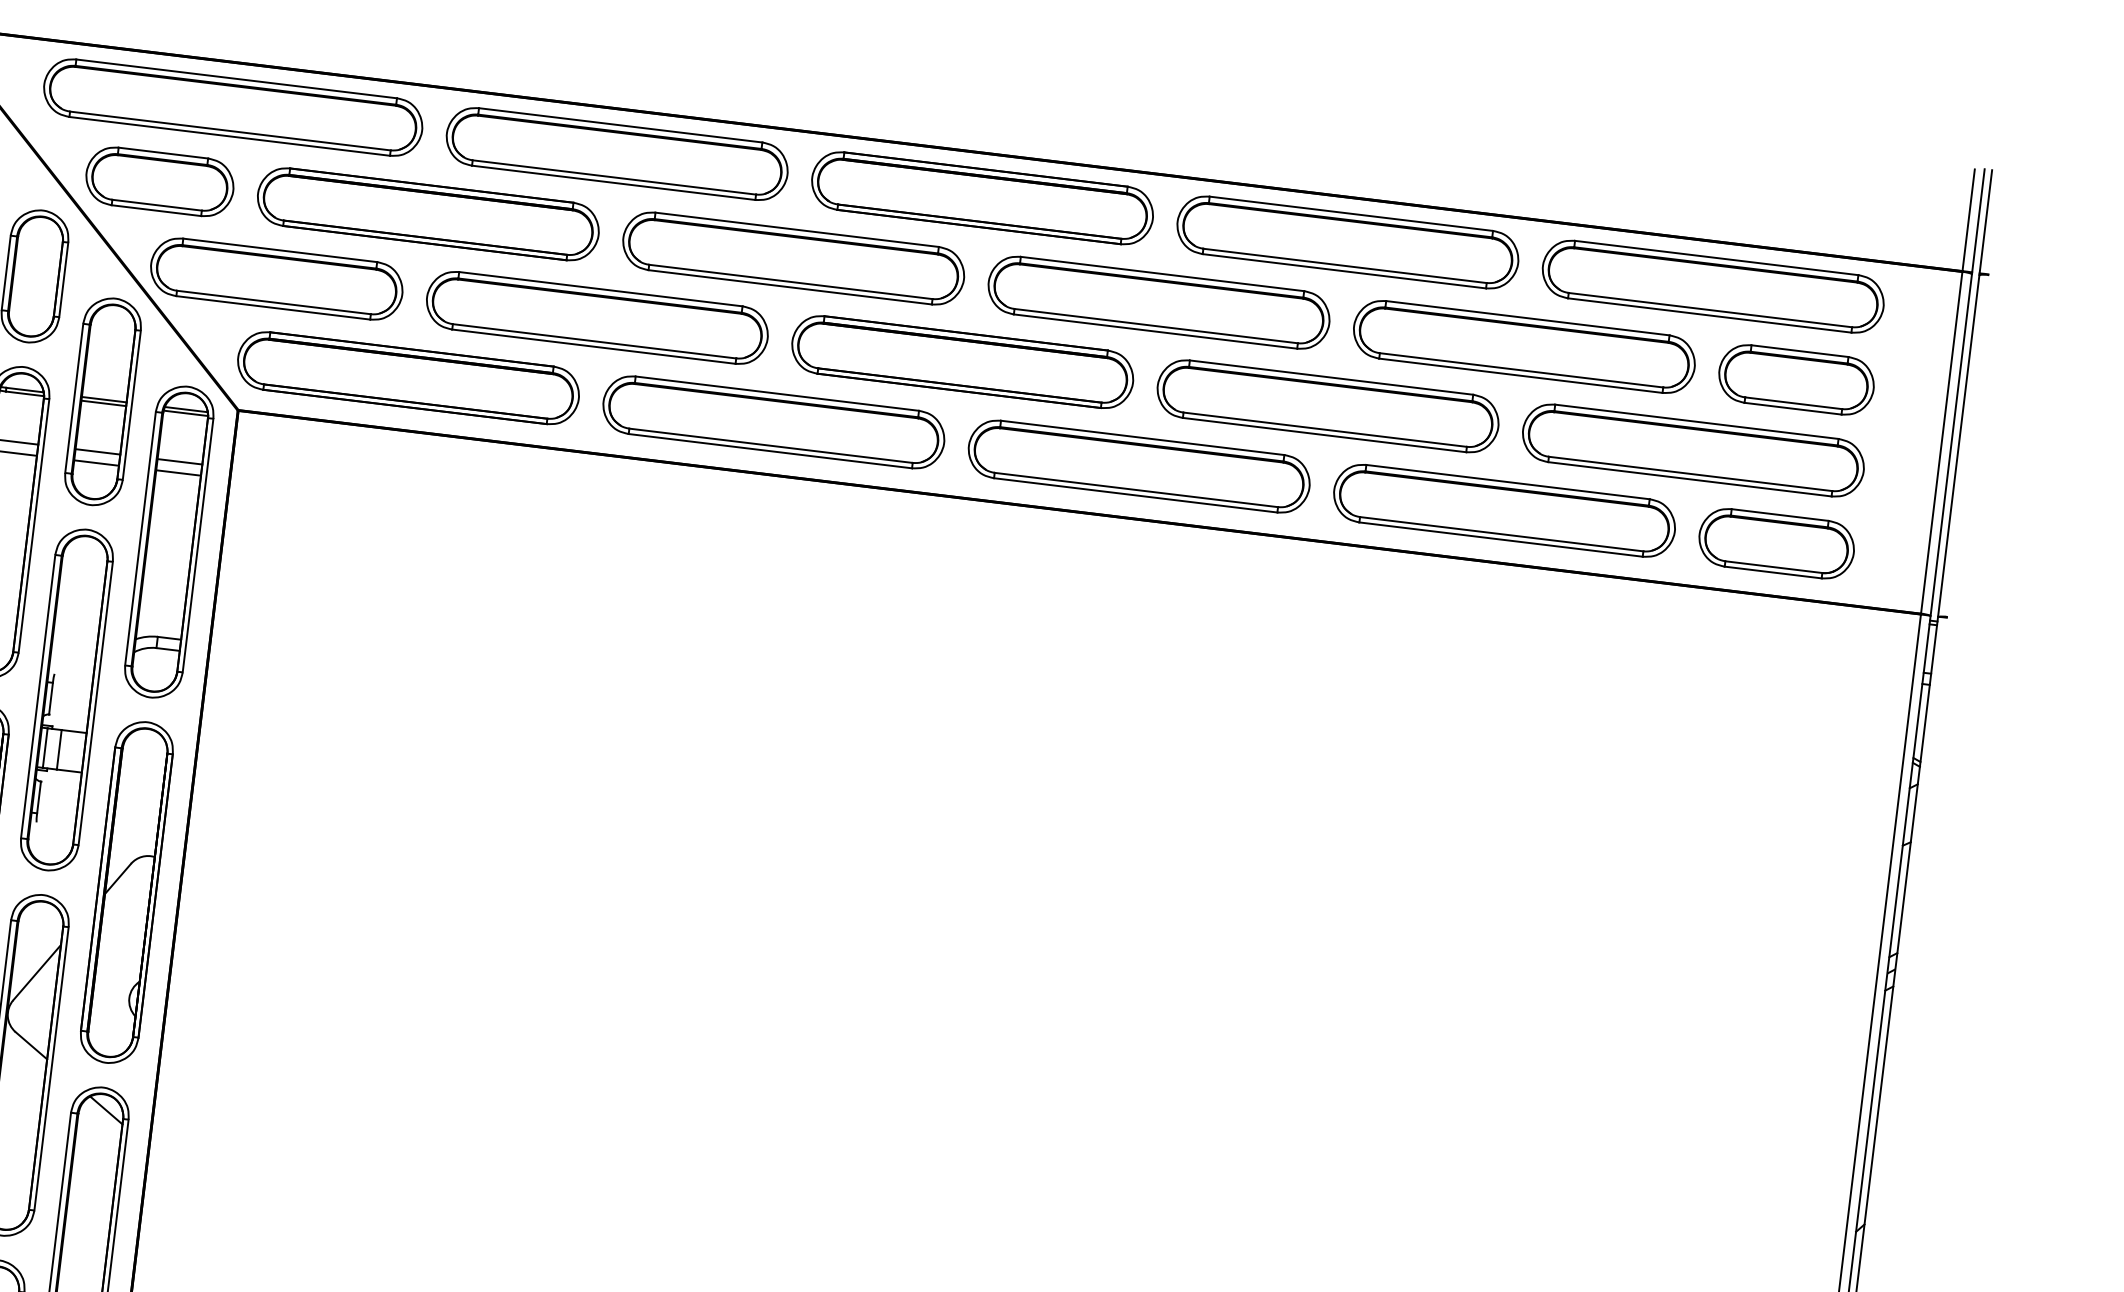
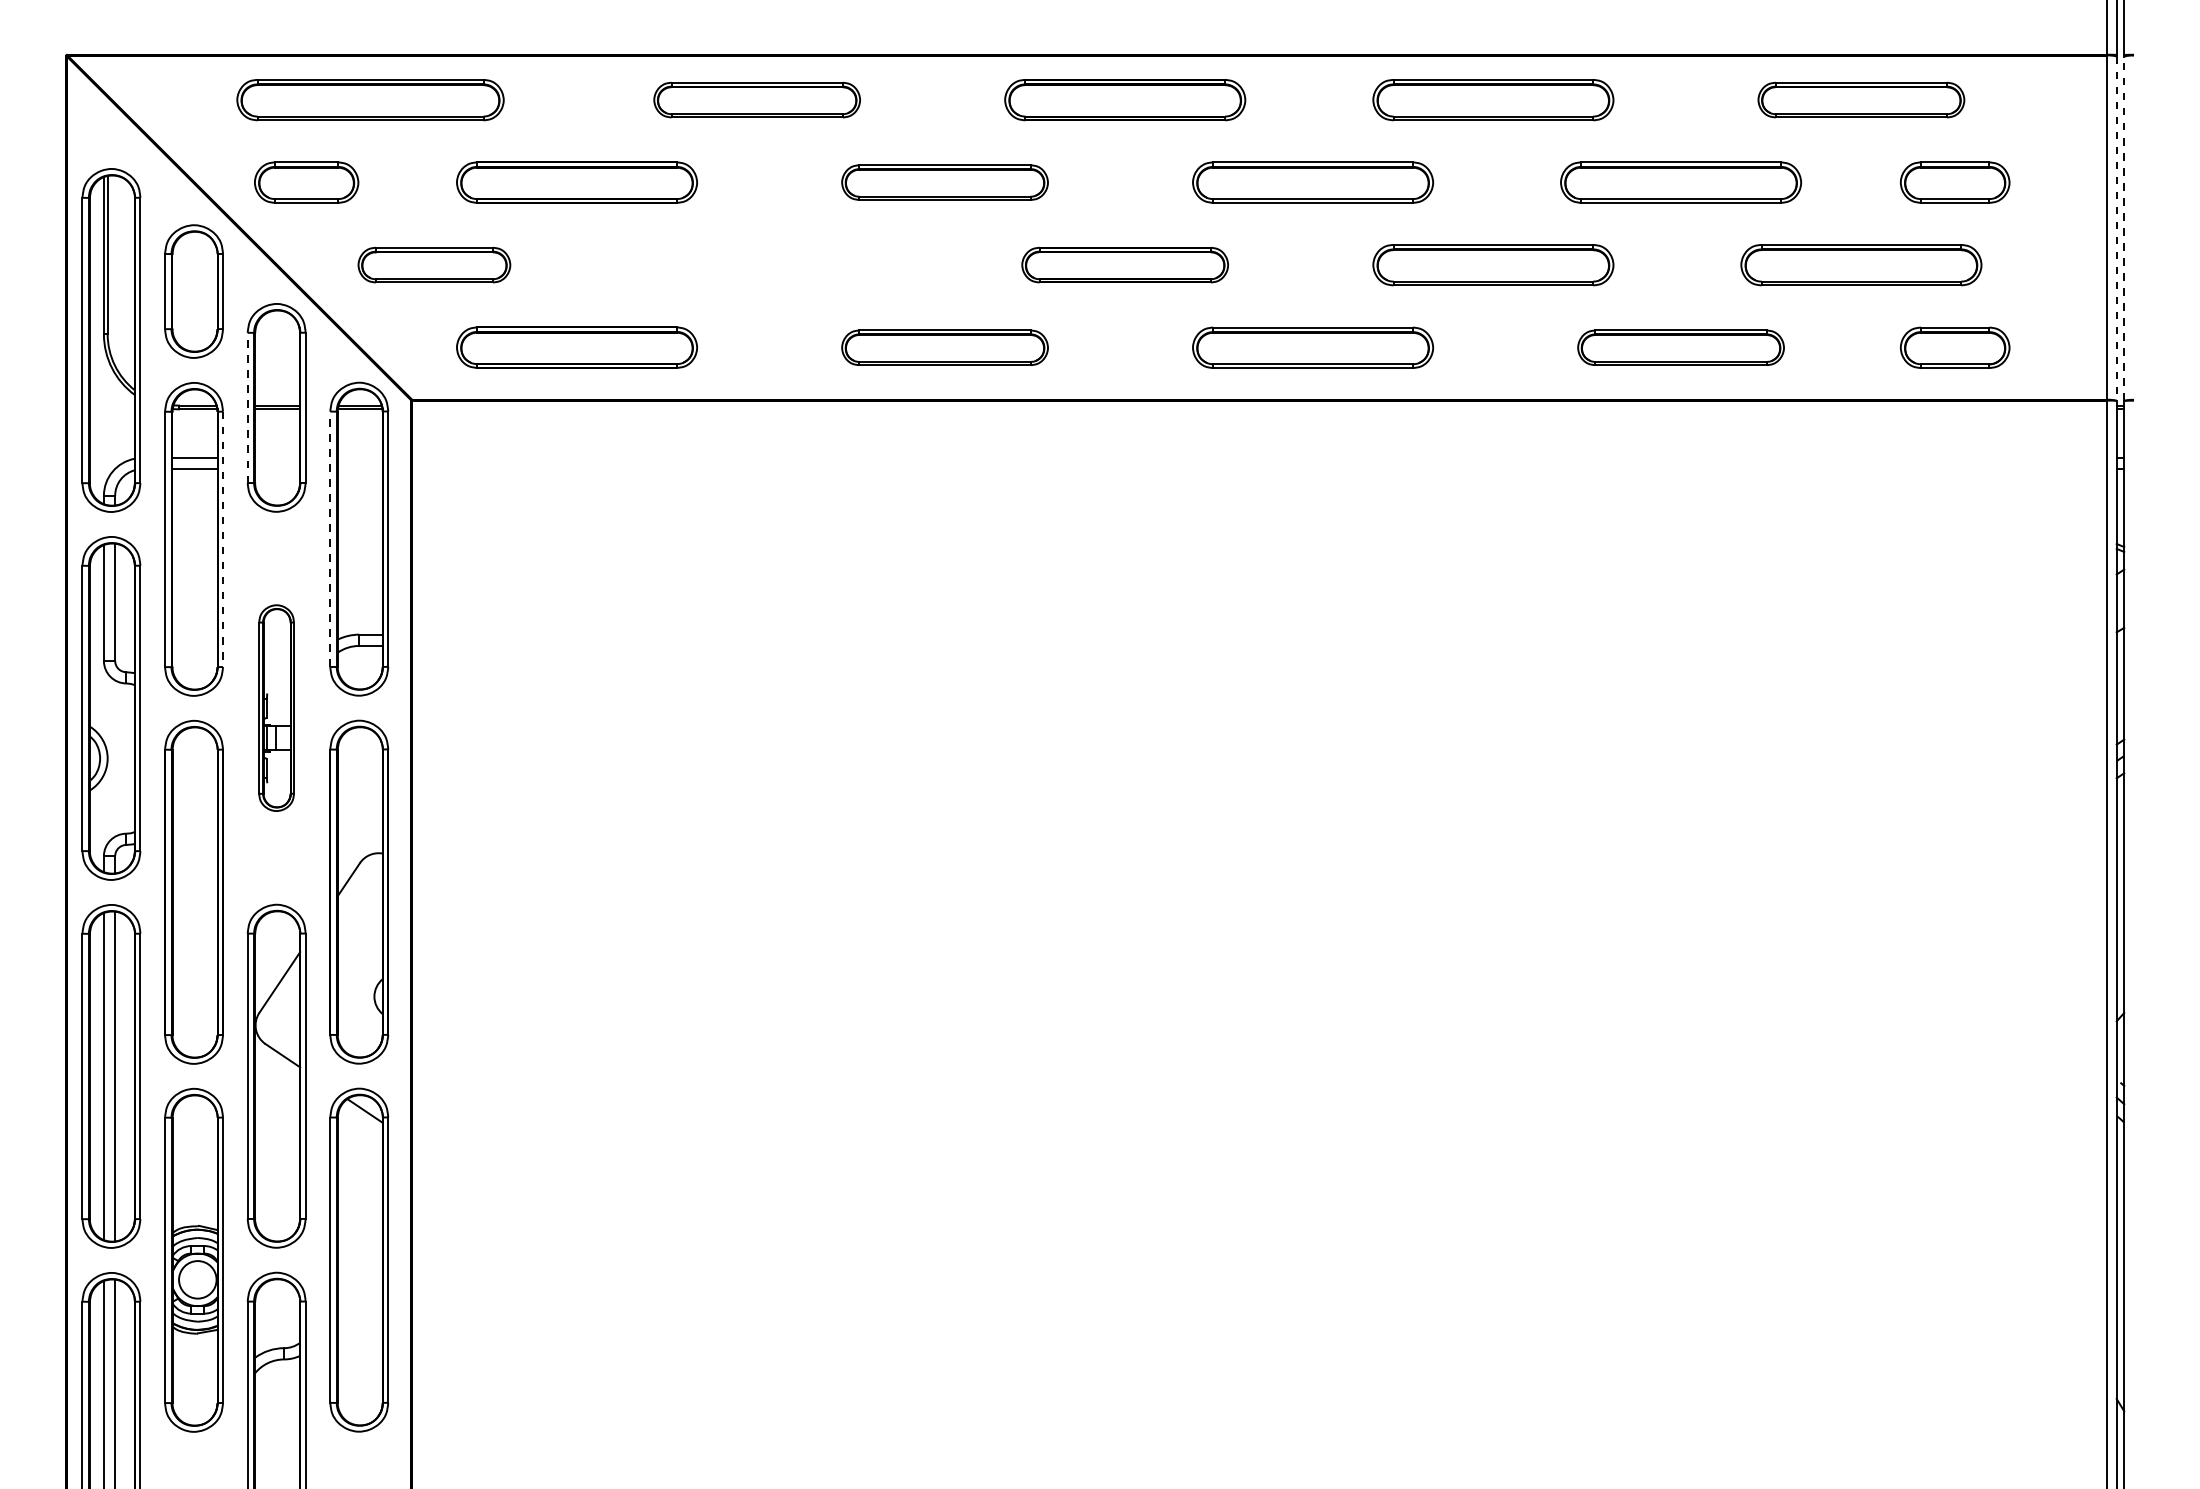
part: (233, 106) -> (370, 99), size x0.7
part: (616, 153) -> (756, 99), size x0.6
part: (159, 181) -> (306, 182), size x0.7
part: (981, 197) -> (1124, 99), size x0.7
part: (427, 214) -> (576, 182), size x0.7
part: (1348, 241) -> (1493, 99), size x0.7
part: (793, 258) -> (944, 182), size x0.6
part: (276, 278) -> (434, 264), size x0.6
part: (1713, 286) -> (1861, 99), size x0.6
part: (1158, 302) -> (1312, 182), size x0.7
part: (596, 317) -> (756, 264), removed
part: (1523, 346) -> (1680, 182), size x0.7
part: (961, 361) -> (1124, 264), size x0.6
part: (407, 377) -> (576, 347), size x0.7
part: (1795, 379) -> (1954, 182), size x0.7
line: (74, 397) -> (247, 407), solid -> dashed
part: (1328, 405) -> (1493, 264), size x0.7
part: (773, 422) -> (944, 347), size x0.6
line: (1950, 445) -> (2116, 229), solid -> dashed
line: (1959, 445) -> (2124, 228), solid -> dashed
part: (1693, 449) -> (1861, 264), size x0.7
line: (97, 452) -> (277, 458), removed
line: (179, 462) -> (359, 458), removed
line: (96, 463) -> (277, 469), removed
part: (1138, 466) -> (1312, 347), size x0.7
line: (177, 472) -> (359, 469), removed
part: (1503, 510) -> (1680, 347), size x0.6
line: (34, 526) -> (223, 539), solid -> dashed
line: (140, 538) -> (330, 539), solid -> dashed
part: (1775, 543) -> (1954, 347), size x0.7
part: (66, 699) -> (276, 707), size x0.6

